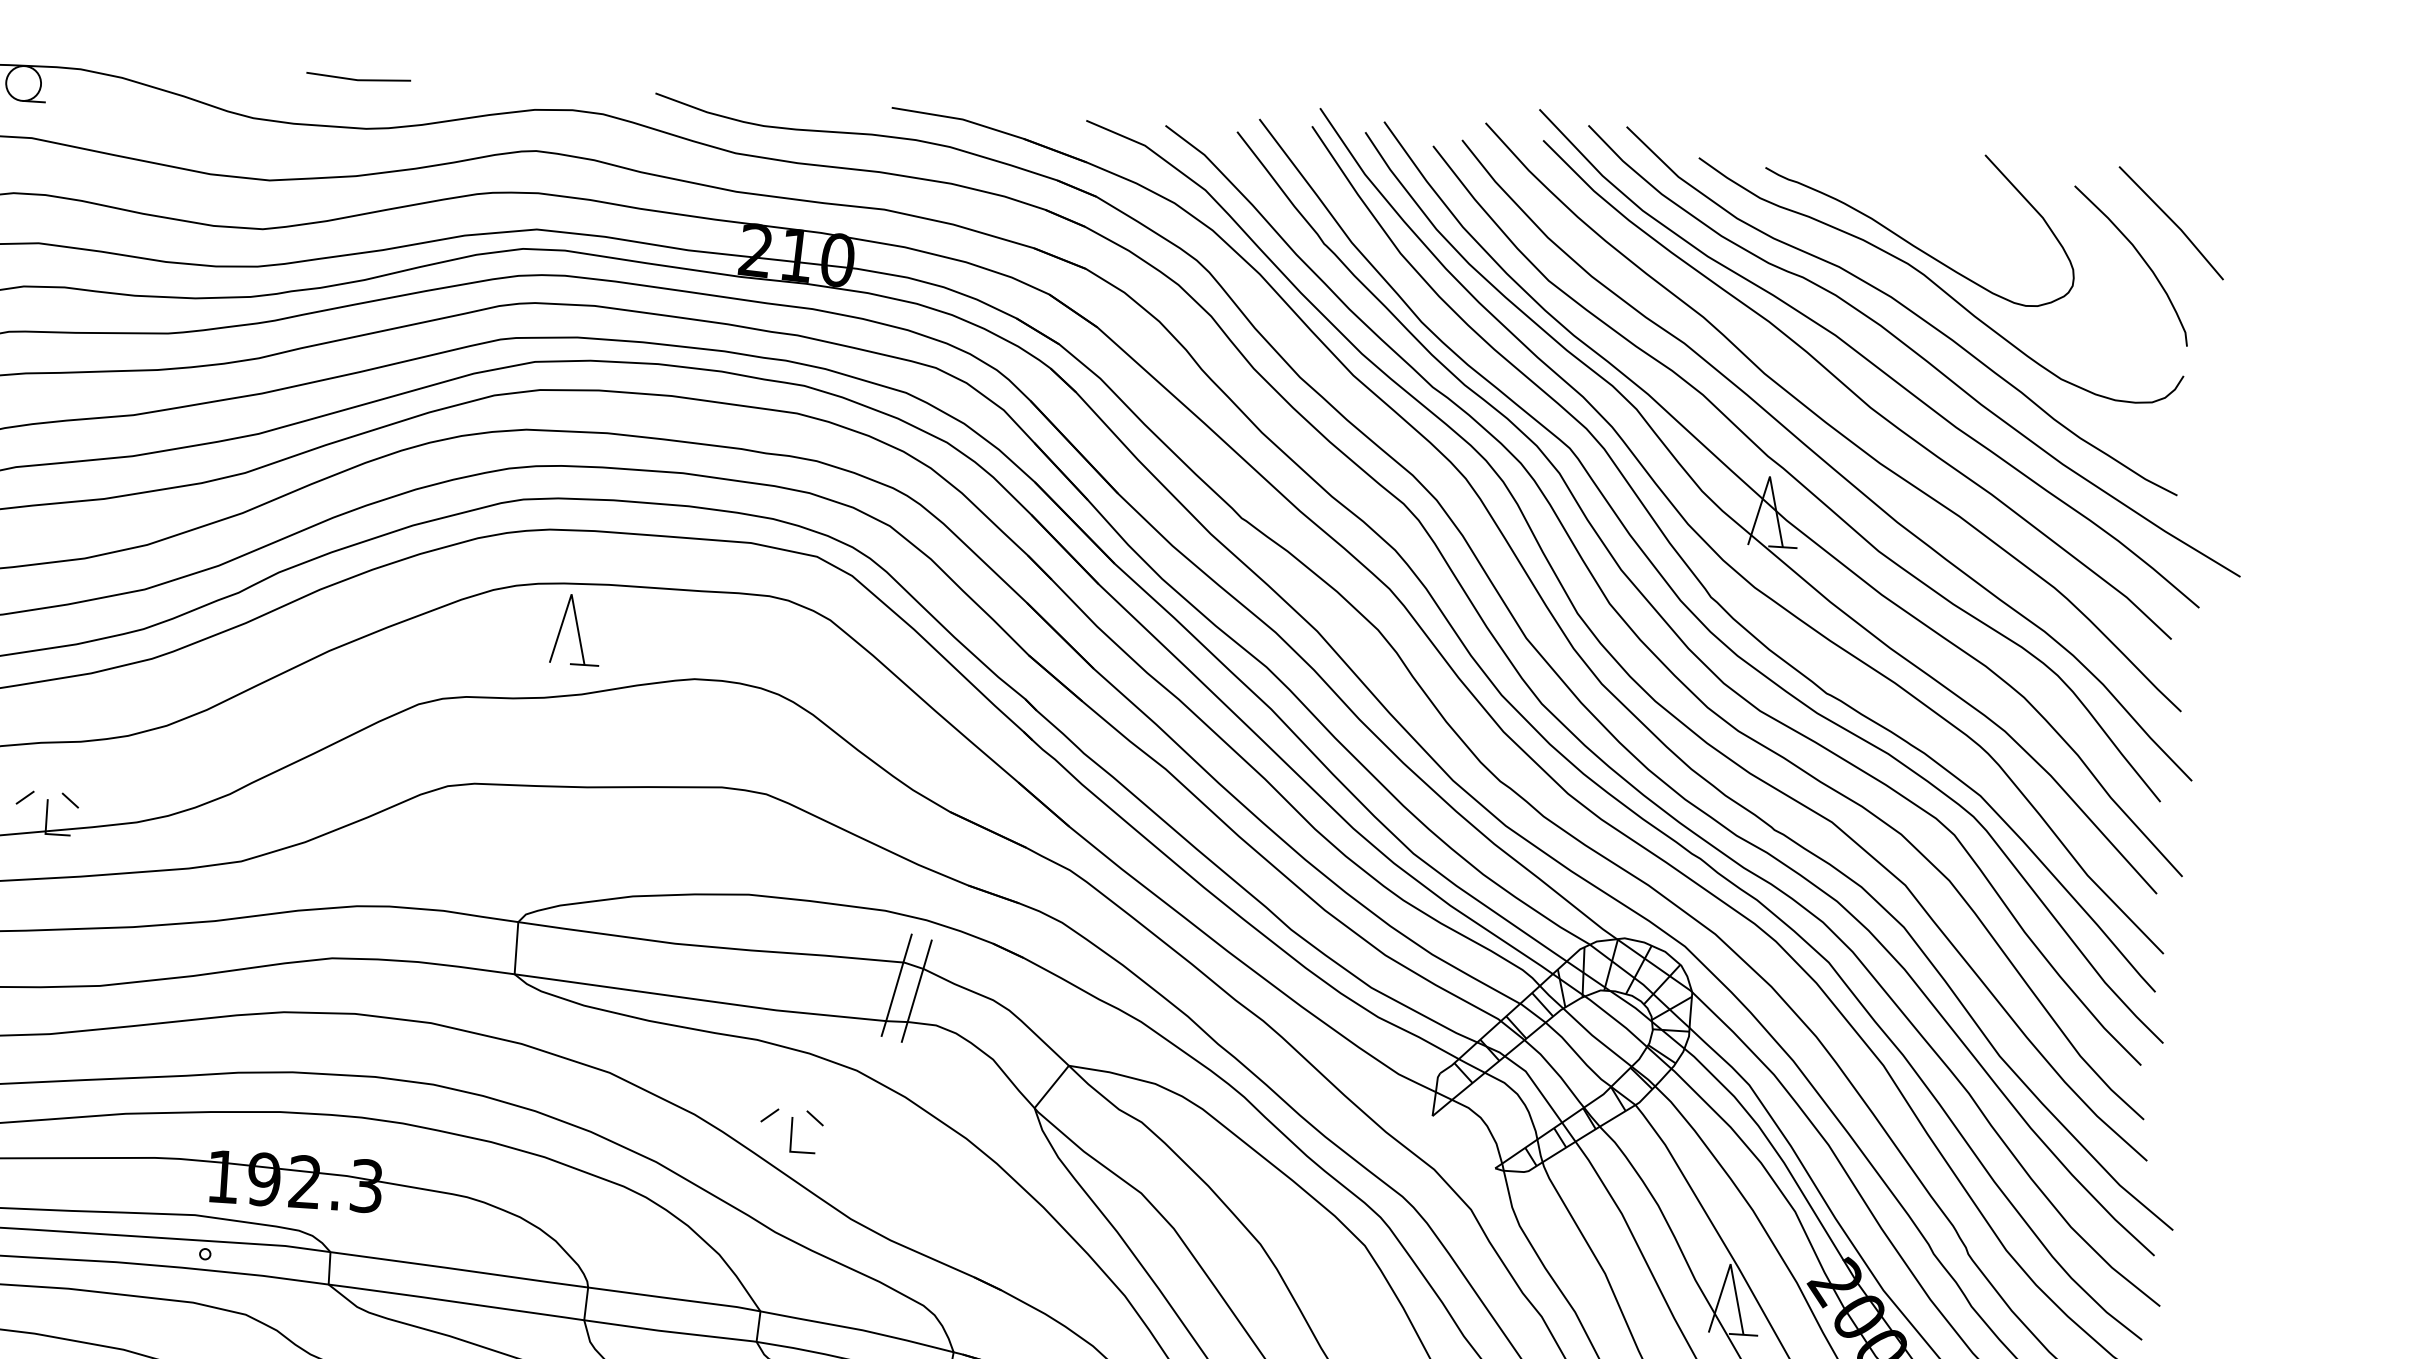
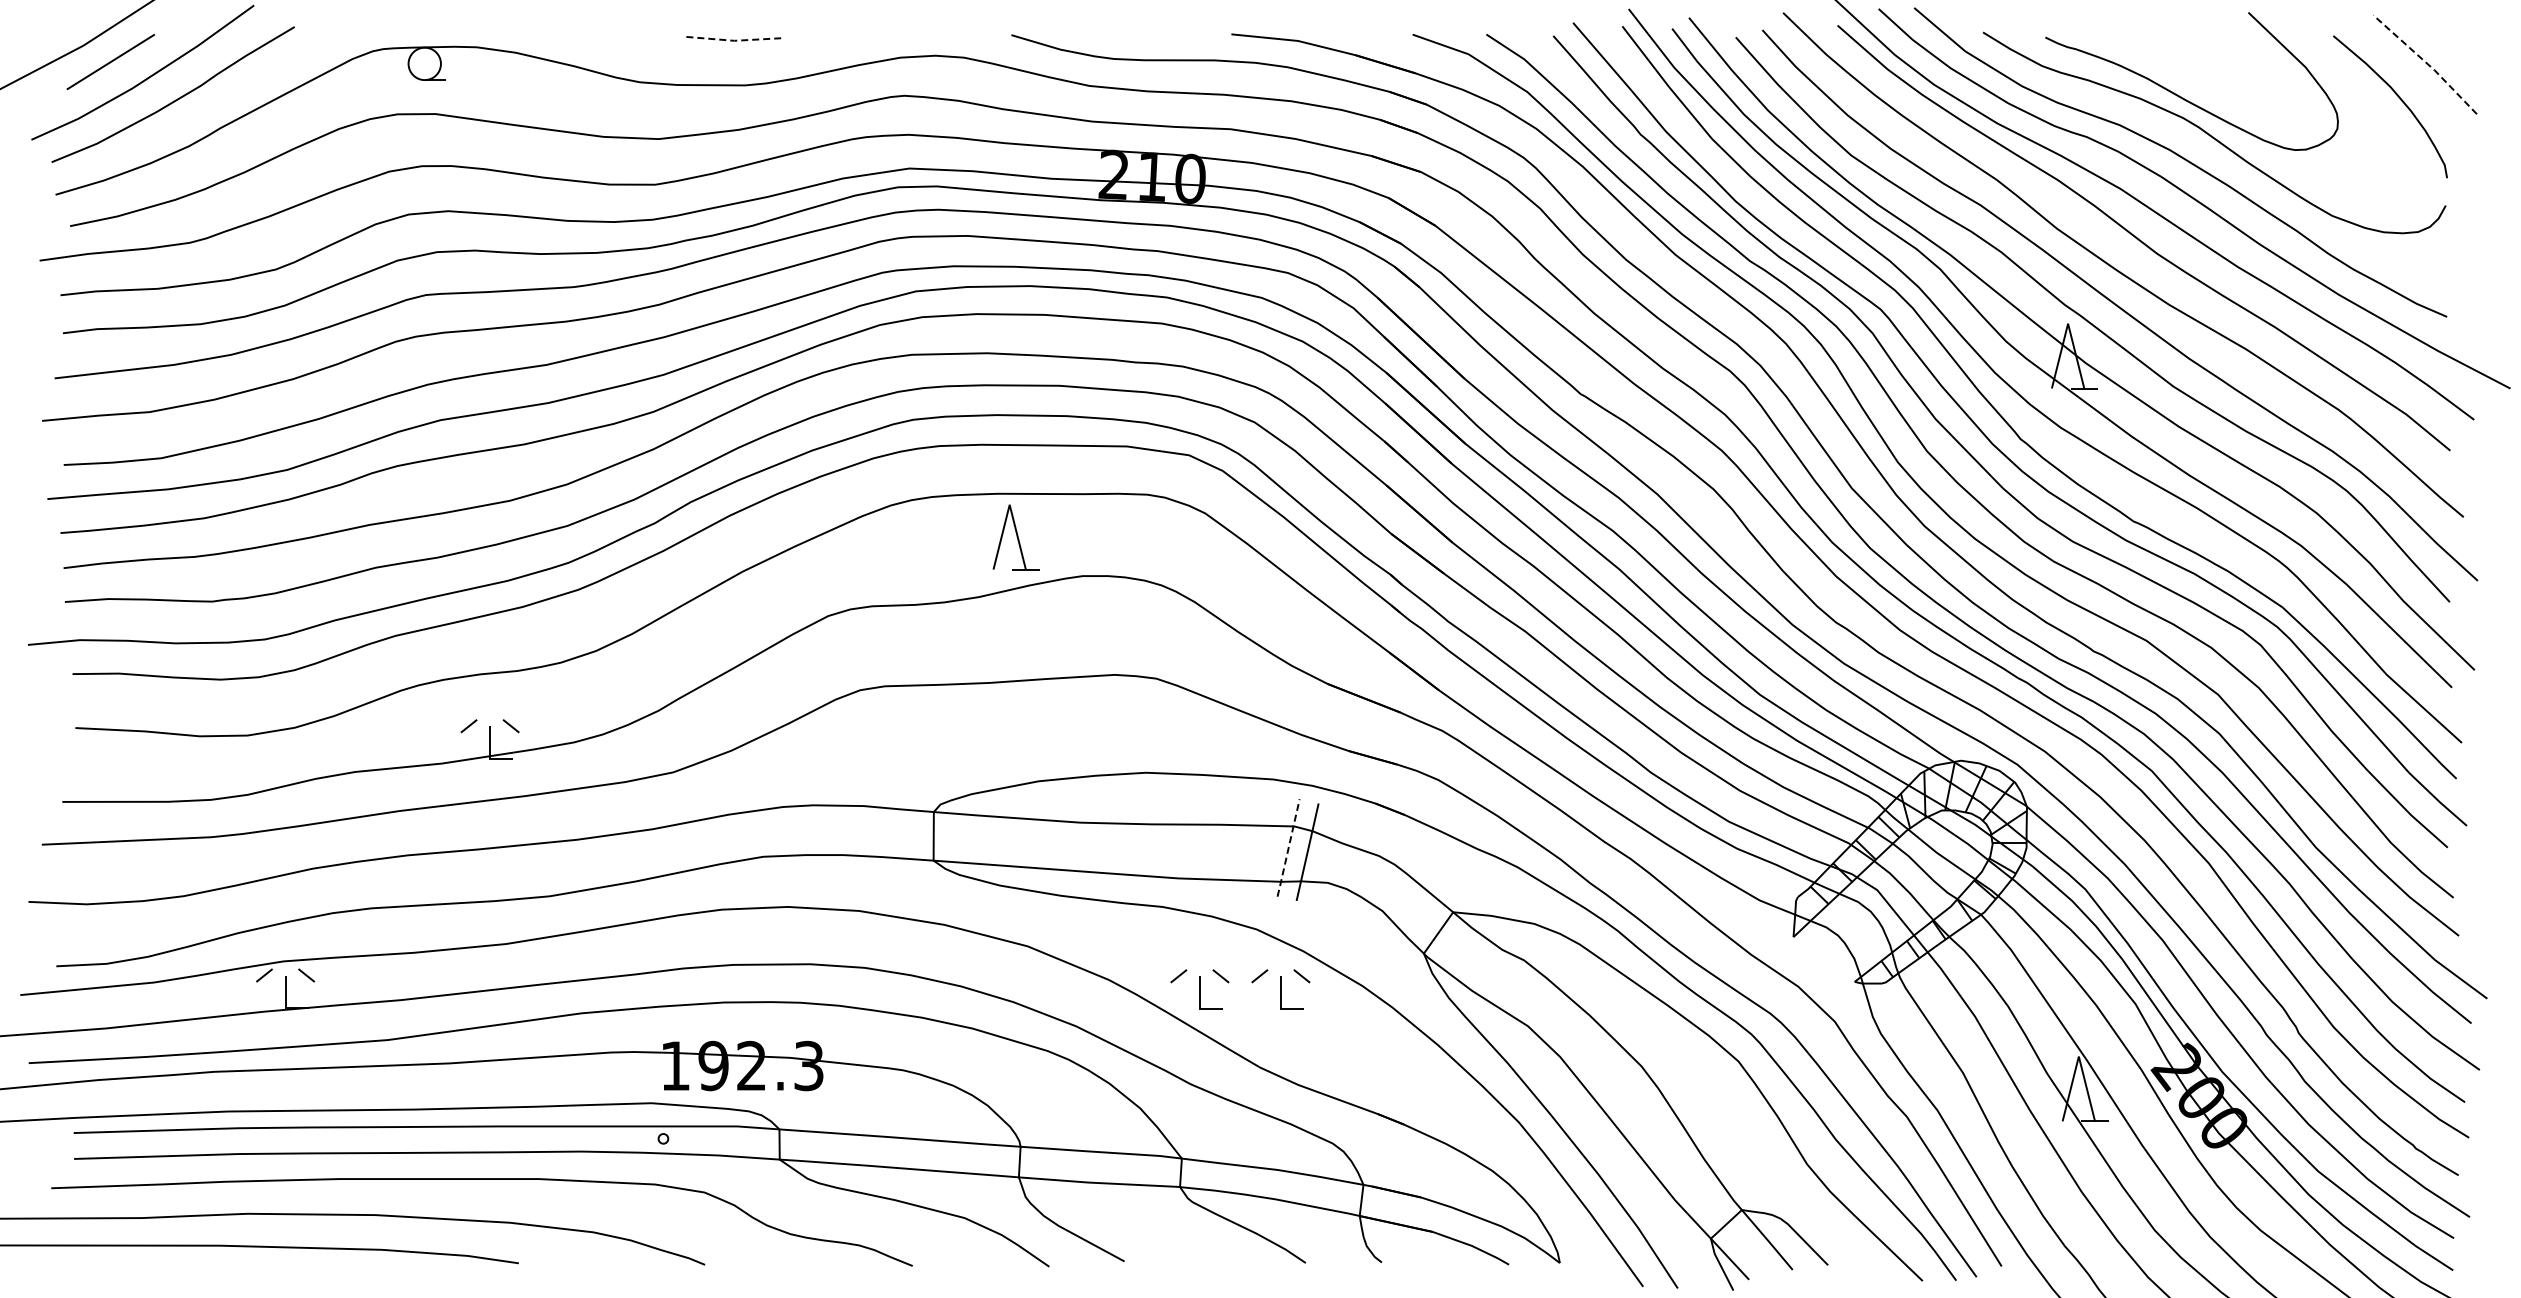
line: (357, 79) -> (734, 40), solid -> dashed
line: (2172, 222) -> (2426, 63), solid -> dashed
part: (575, 629) -> (1015, 537), moved
line: (896, 984) -> (1288, 847), solid -> dashed
part: (878, 1136) -> (1280, 989), added

